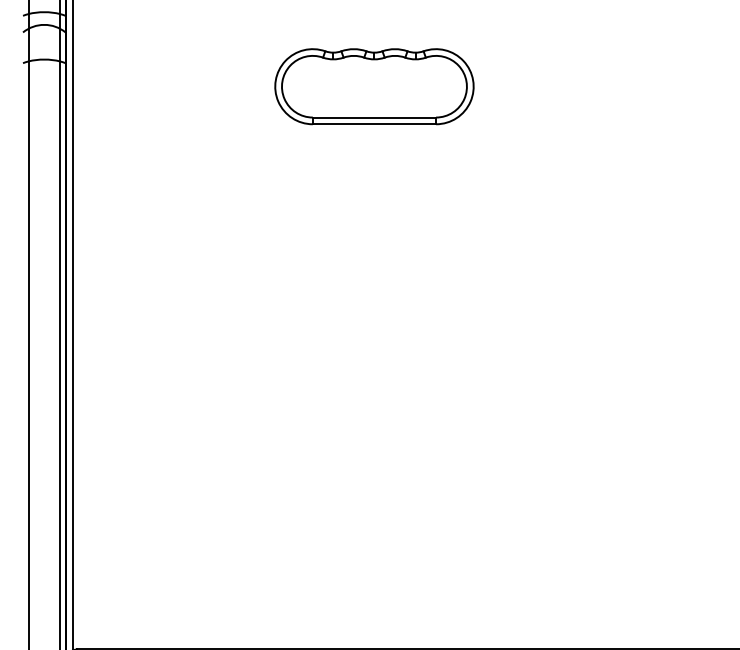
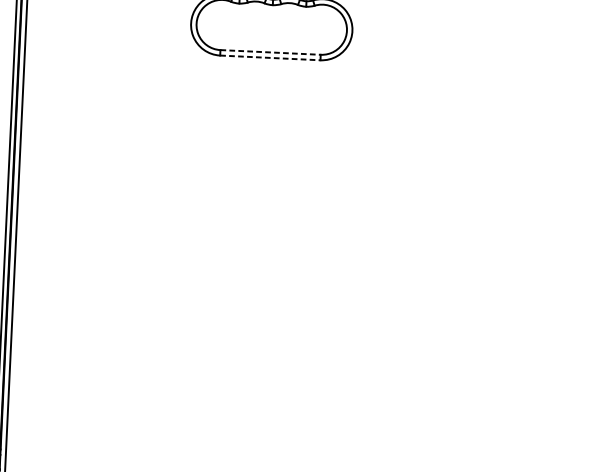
line: (374, 117) -> (270, 52), solid -> dashed
line: (374, 124) -> (270, 58), solid -> dashed

